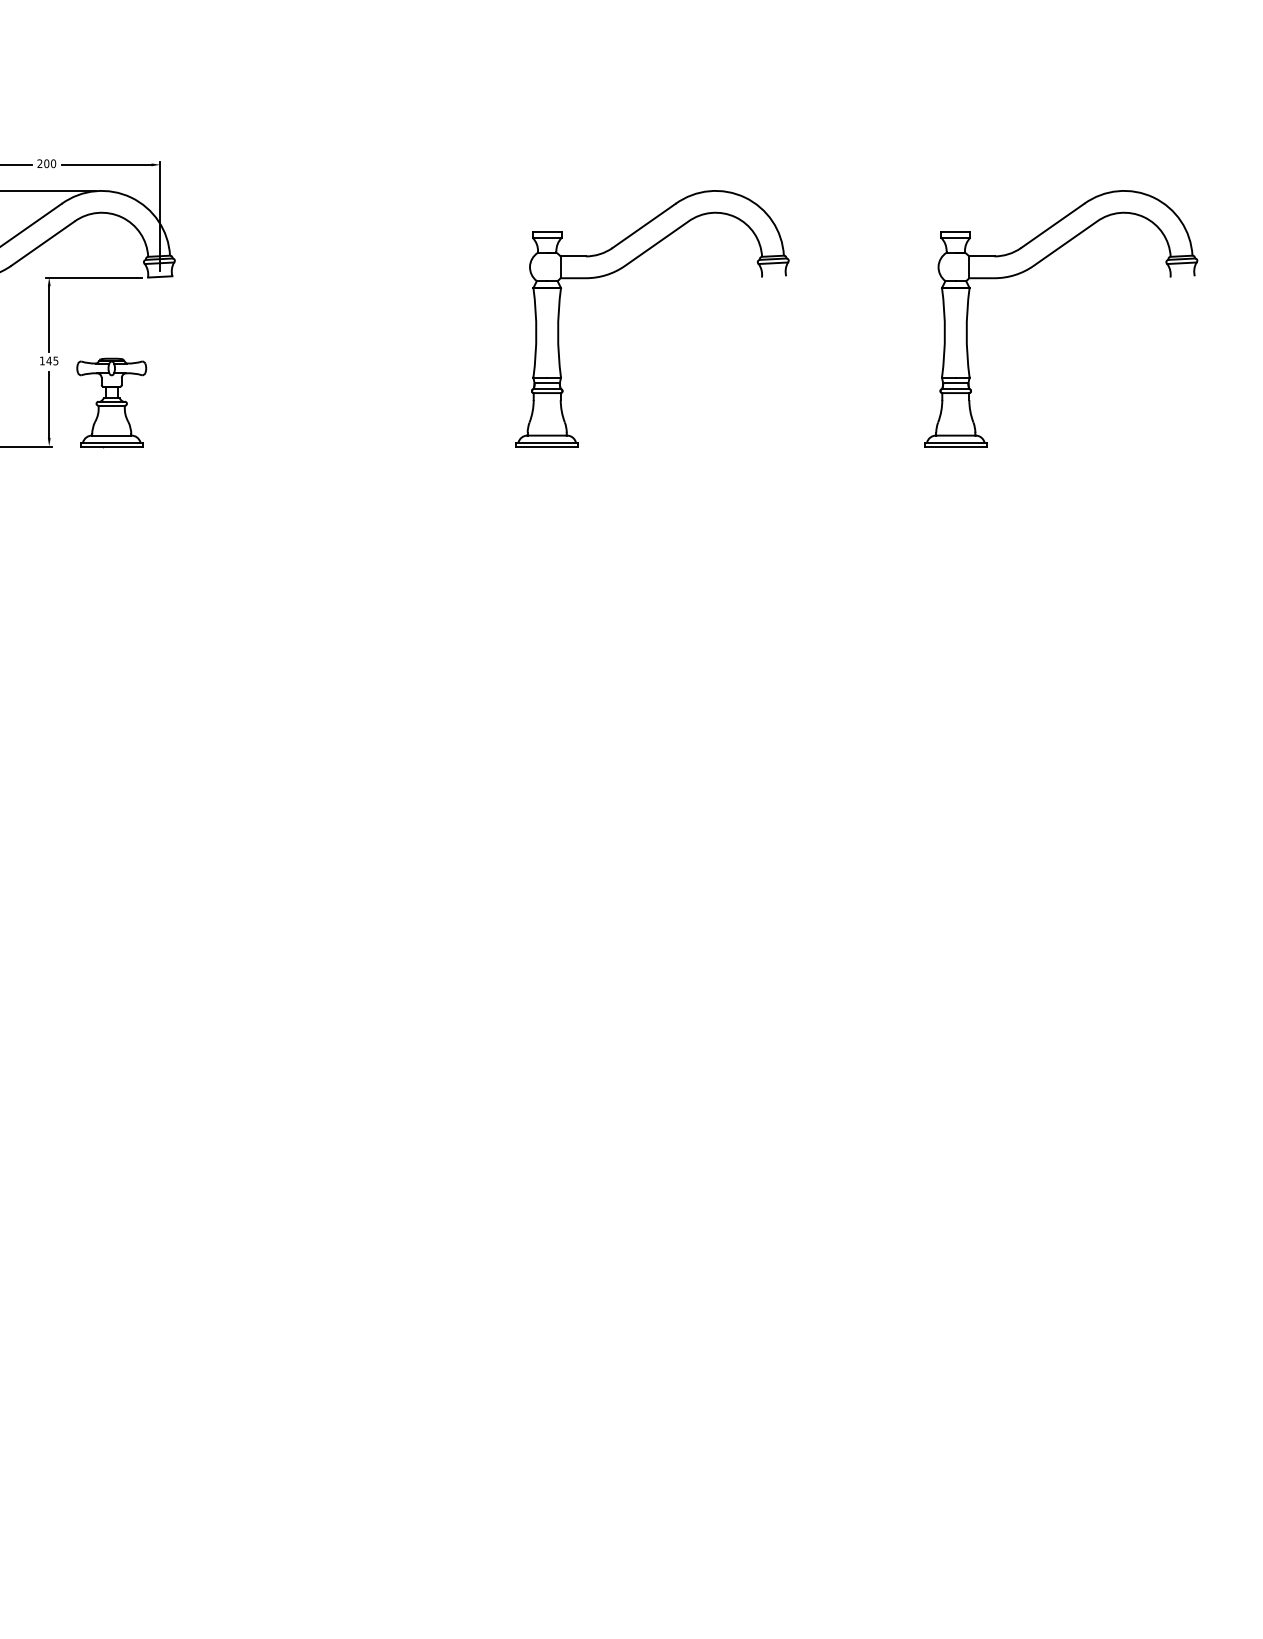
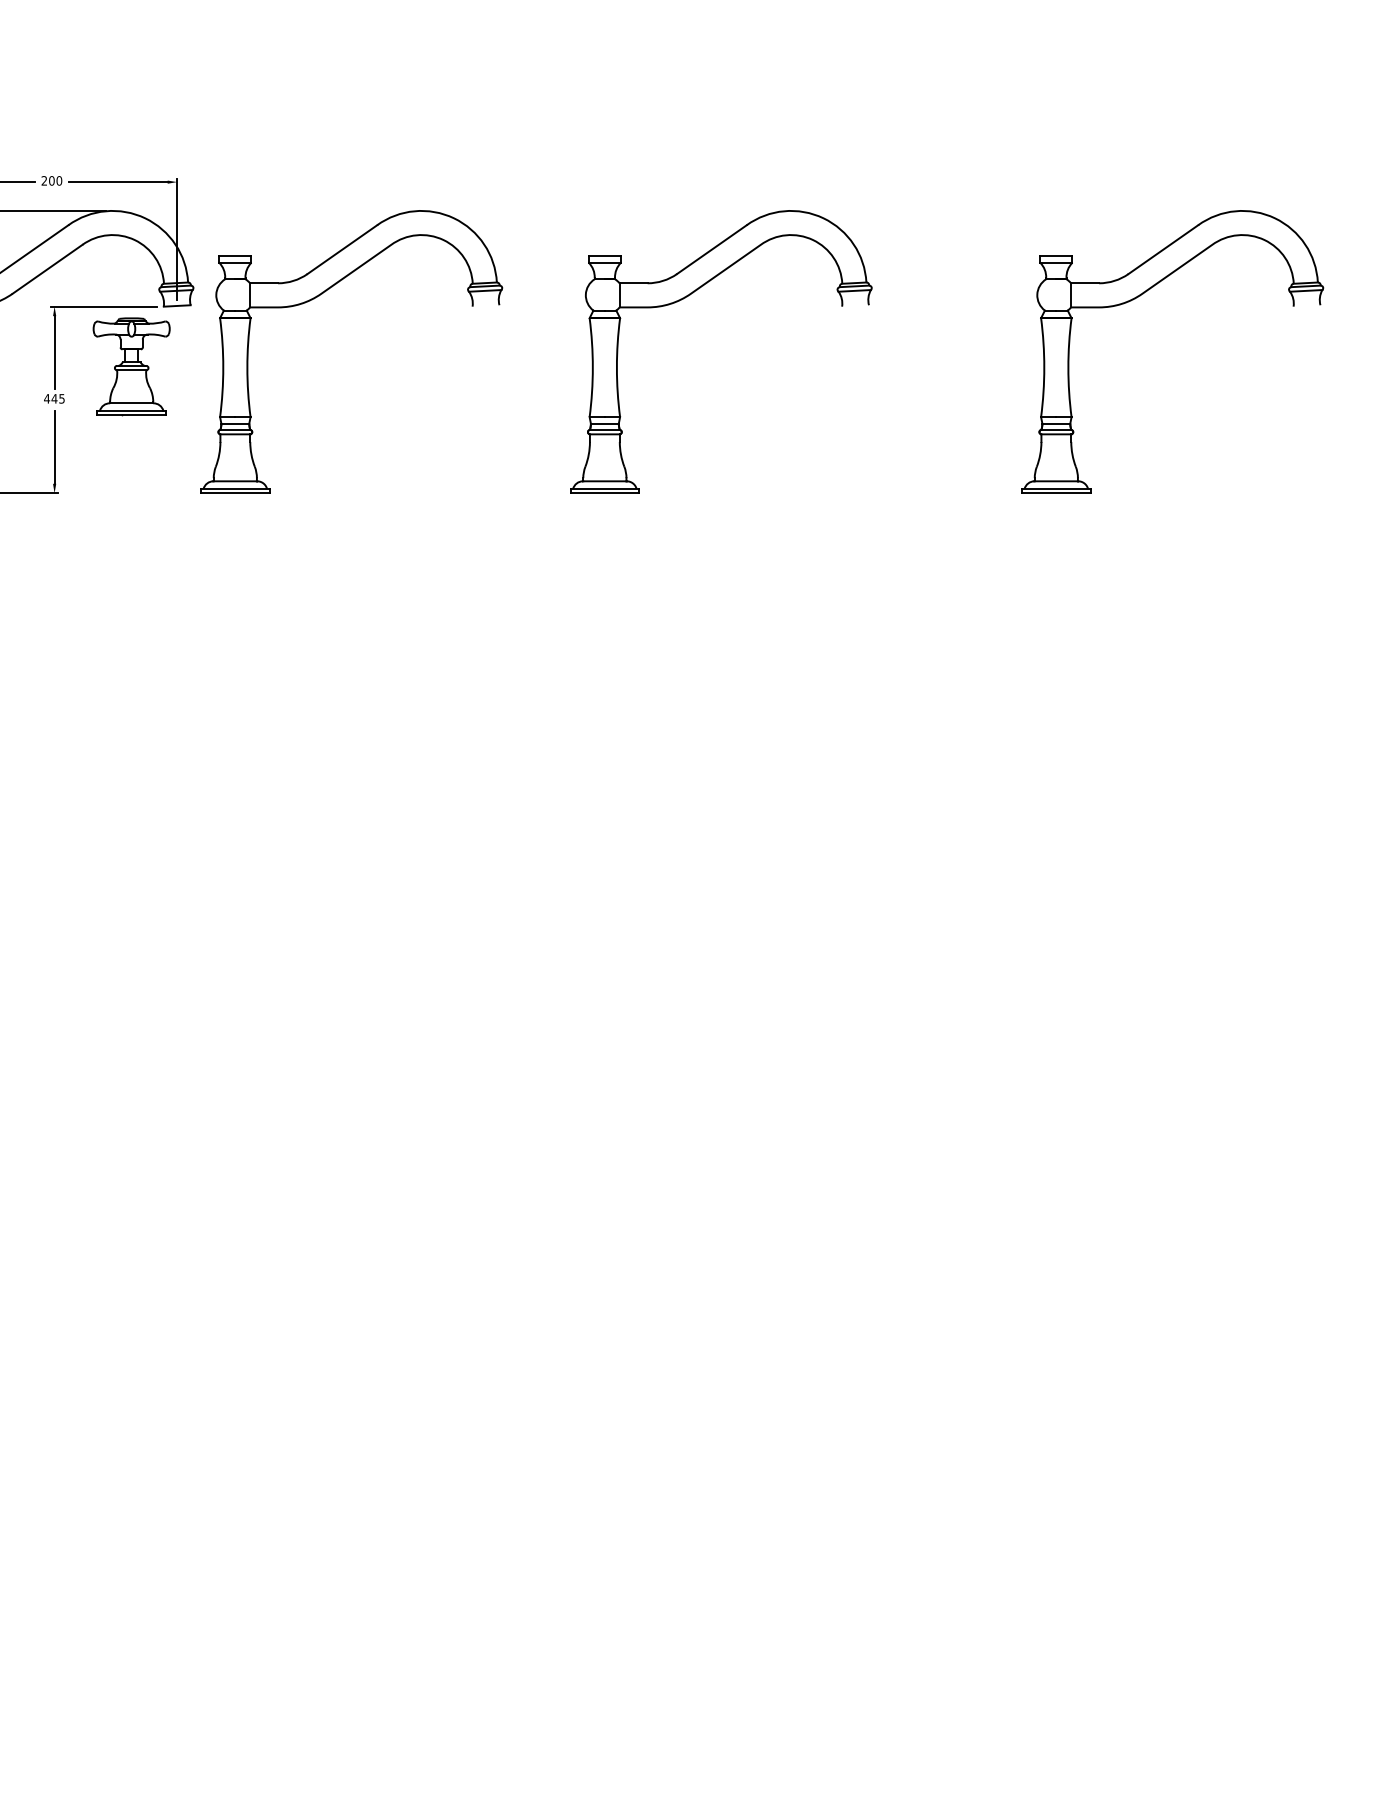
part: (288, 268) -> (319, 296), added
text: (42, 360) -> (47, 398), 145 -> 445
part: (111, 402) -> (131, 366), moved

